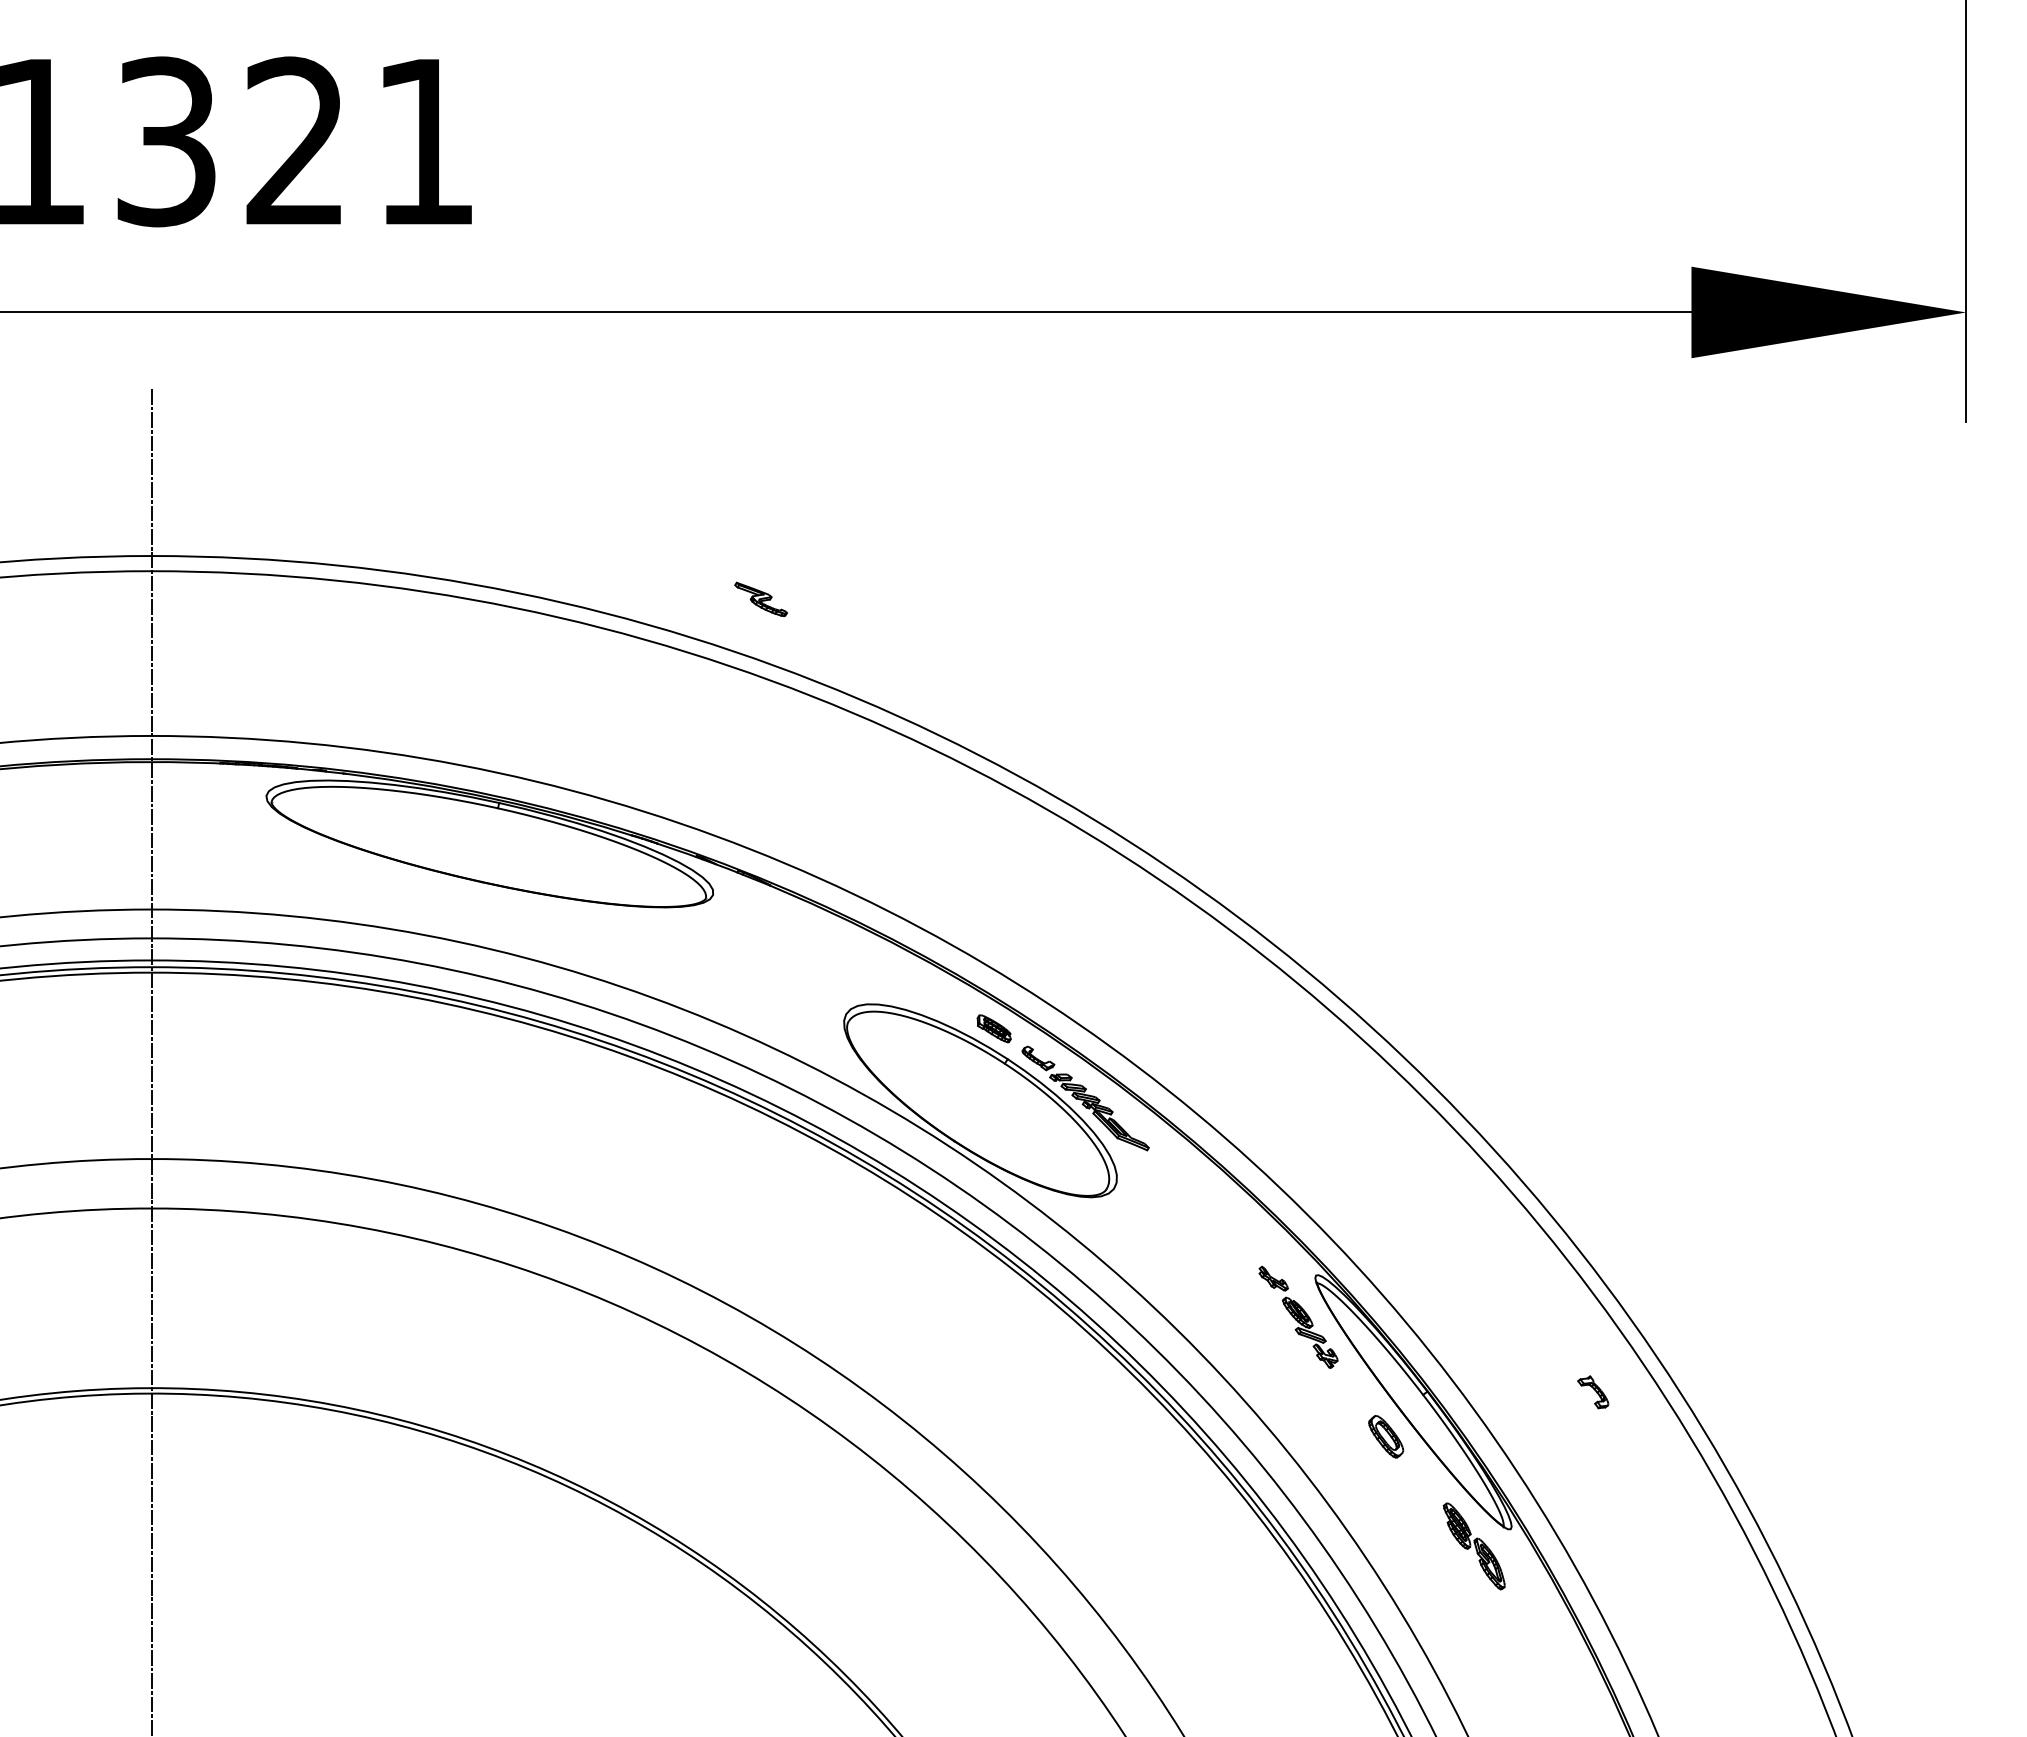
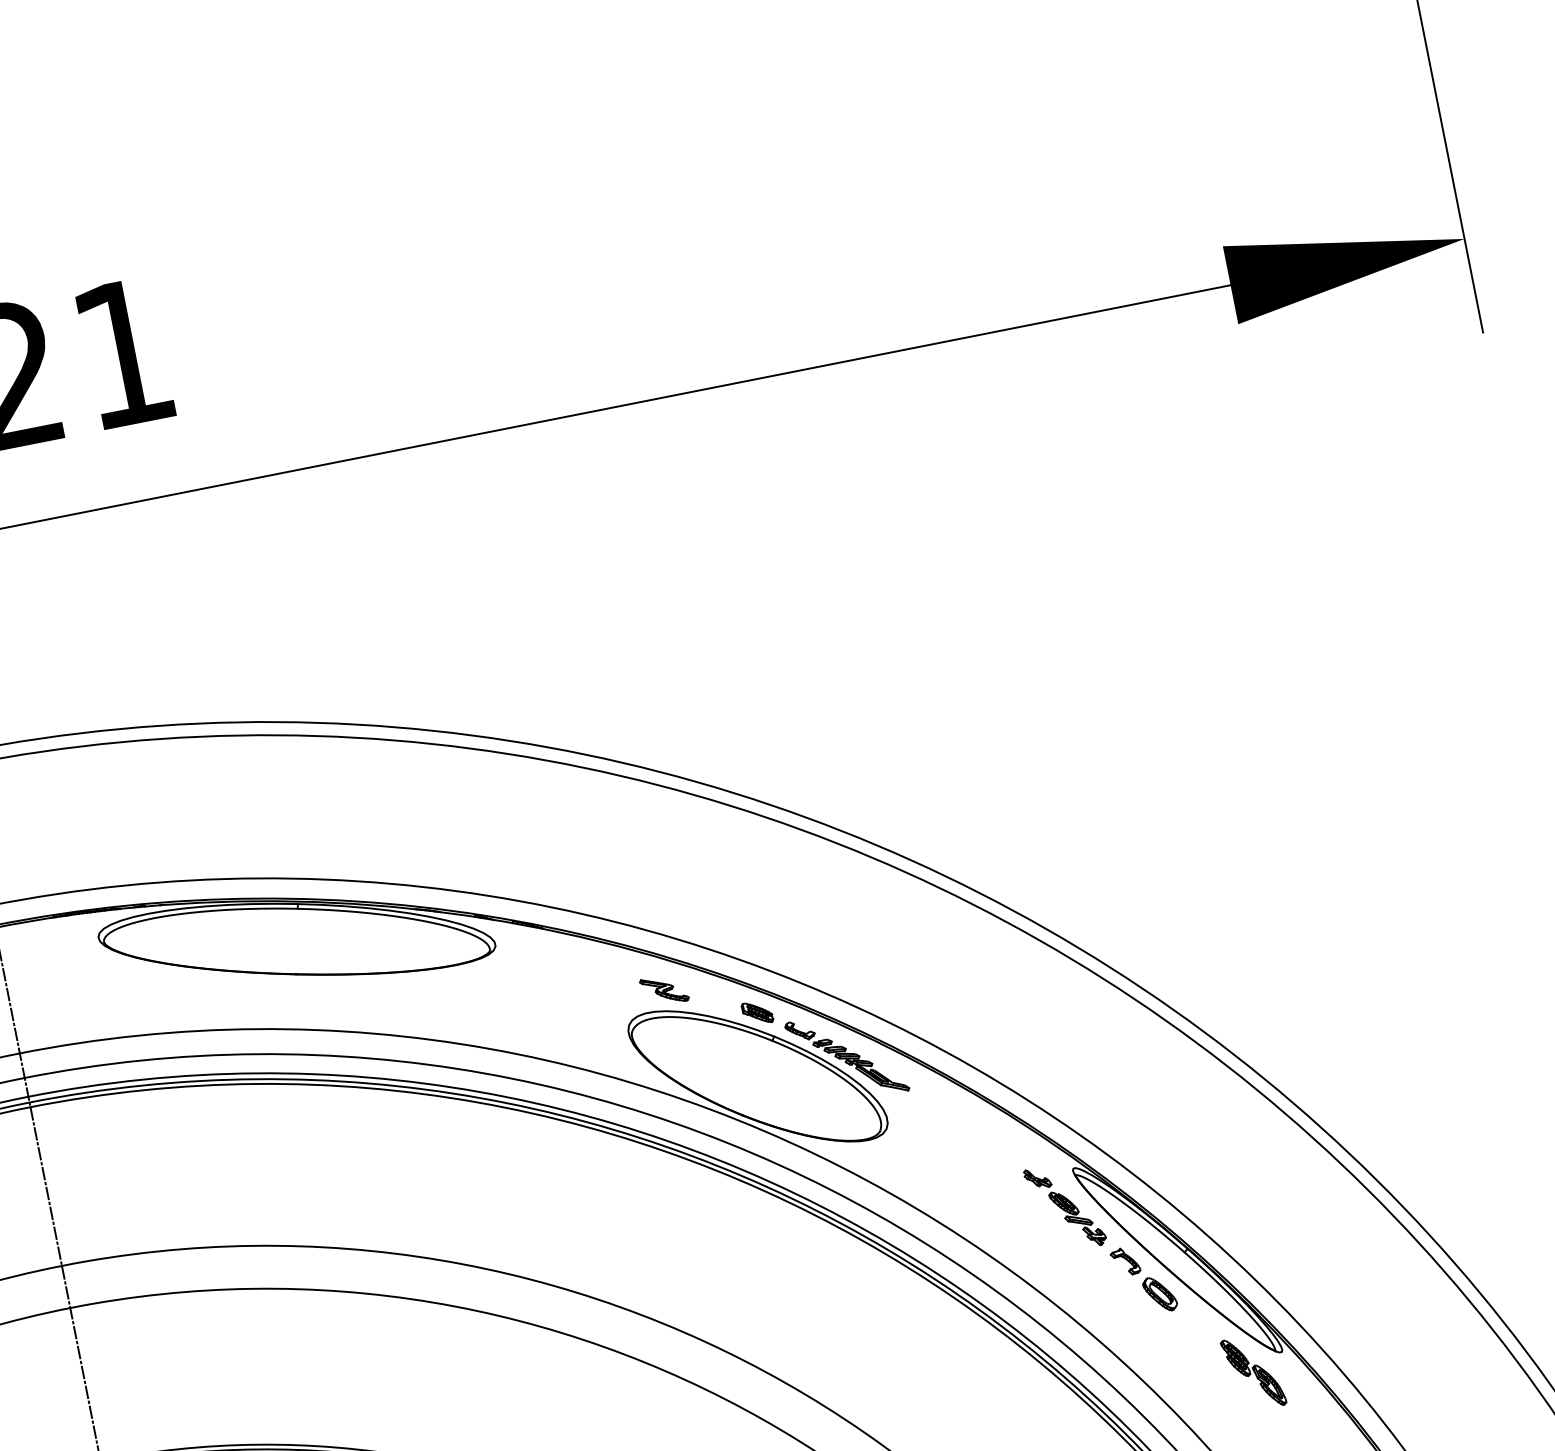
part: (760, 598) -> (663, 989), moved
part: (1593, 1392) -> (1125, 1261), moved

